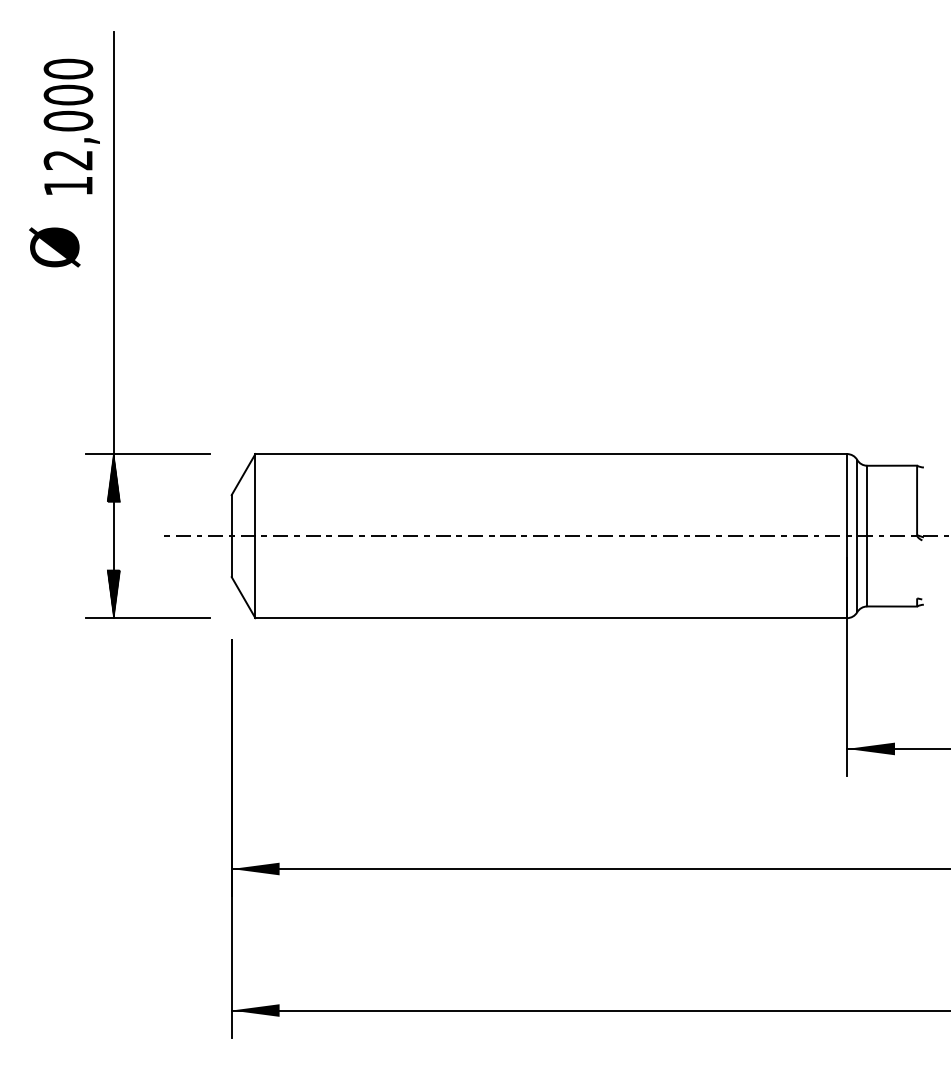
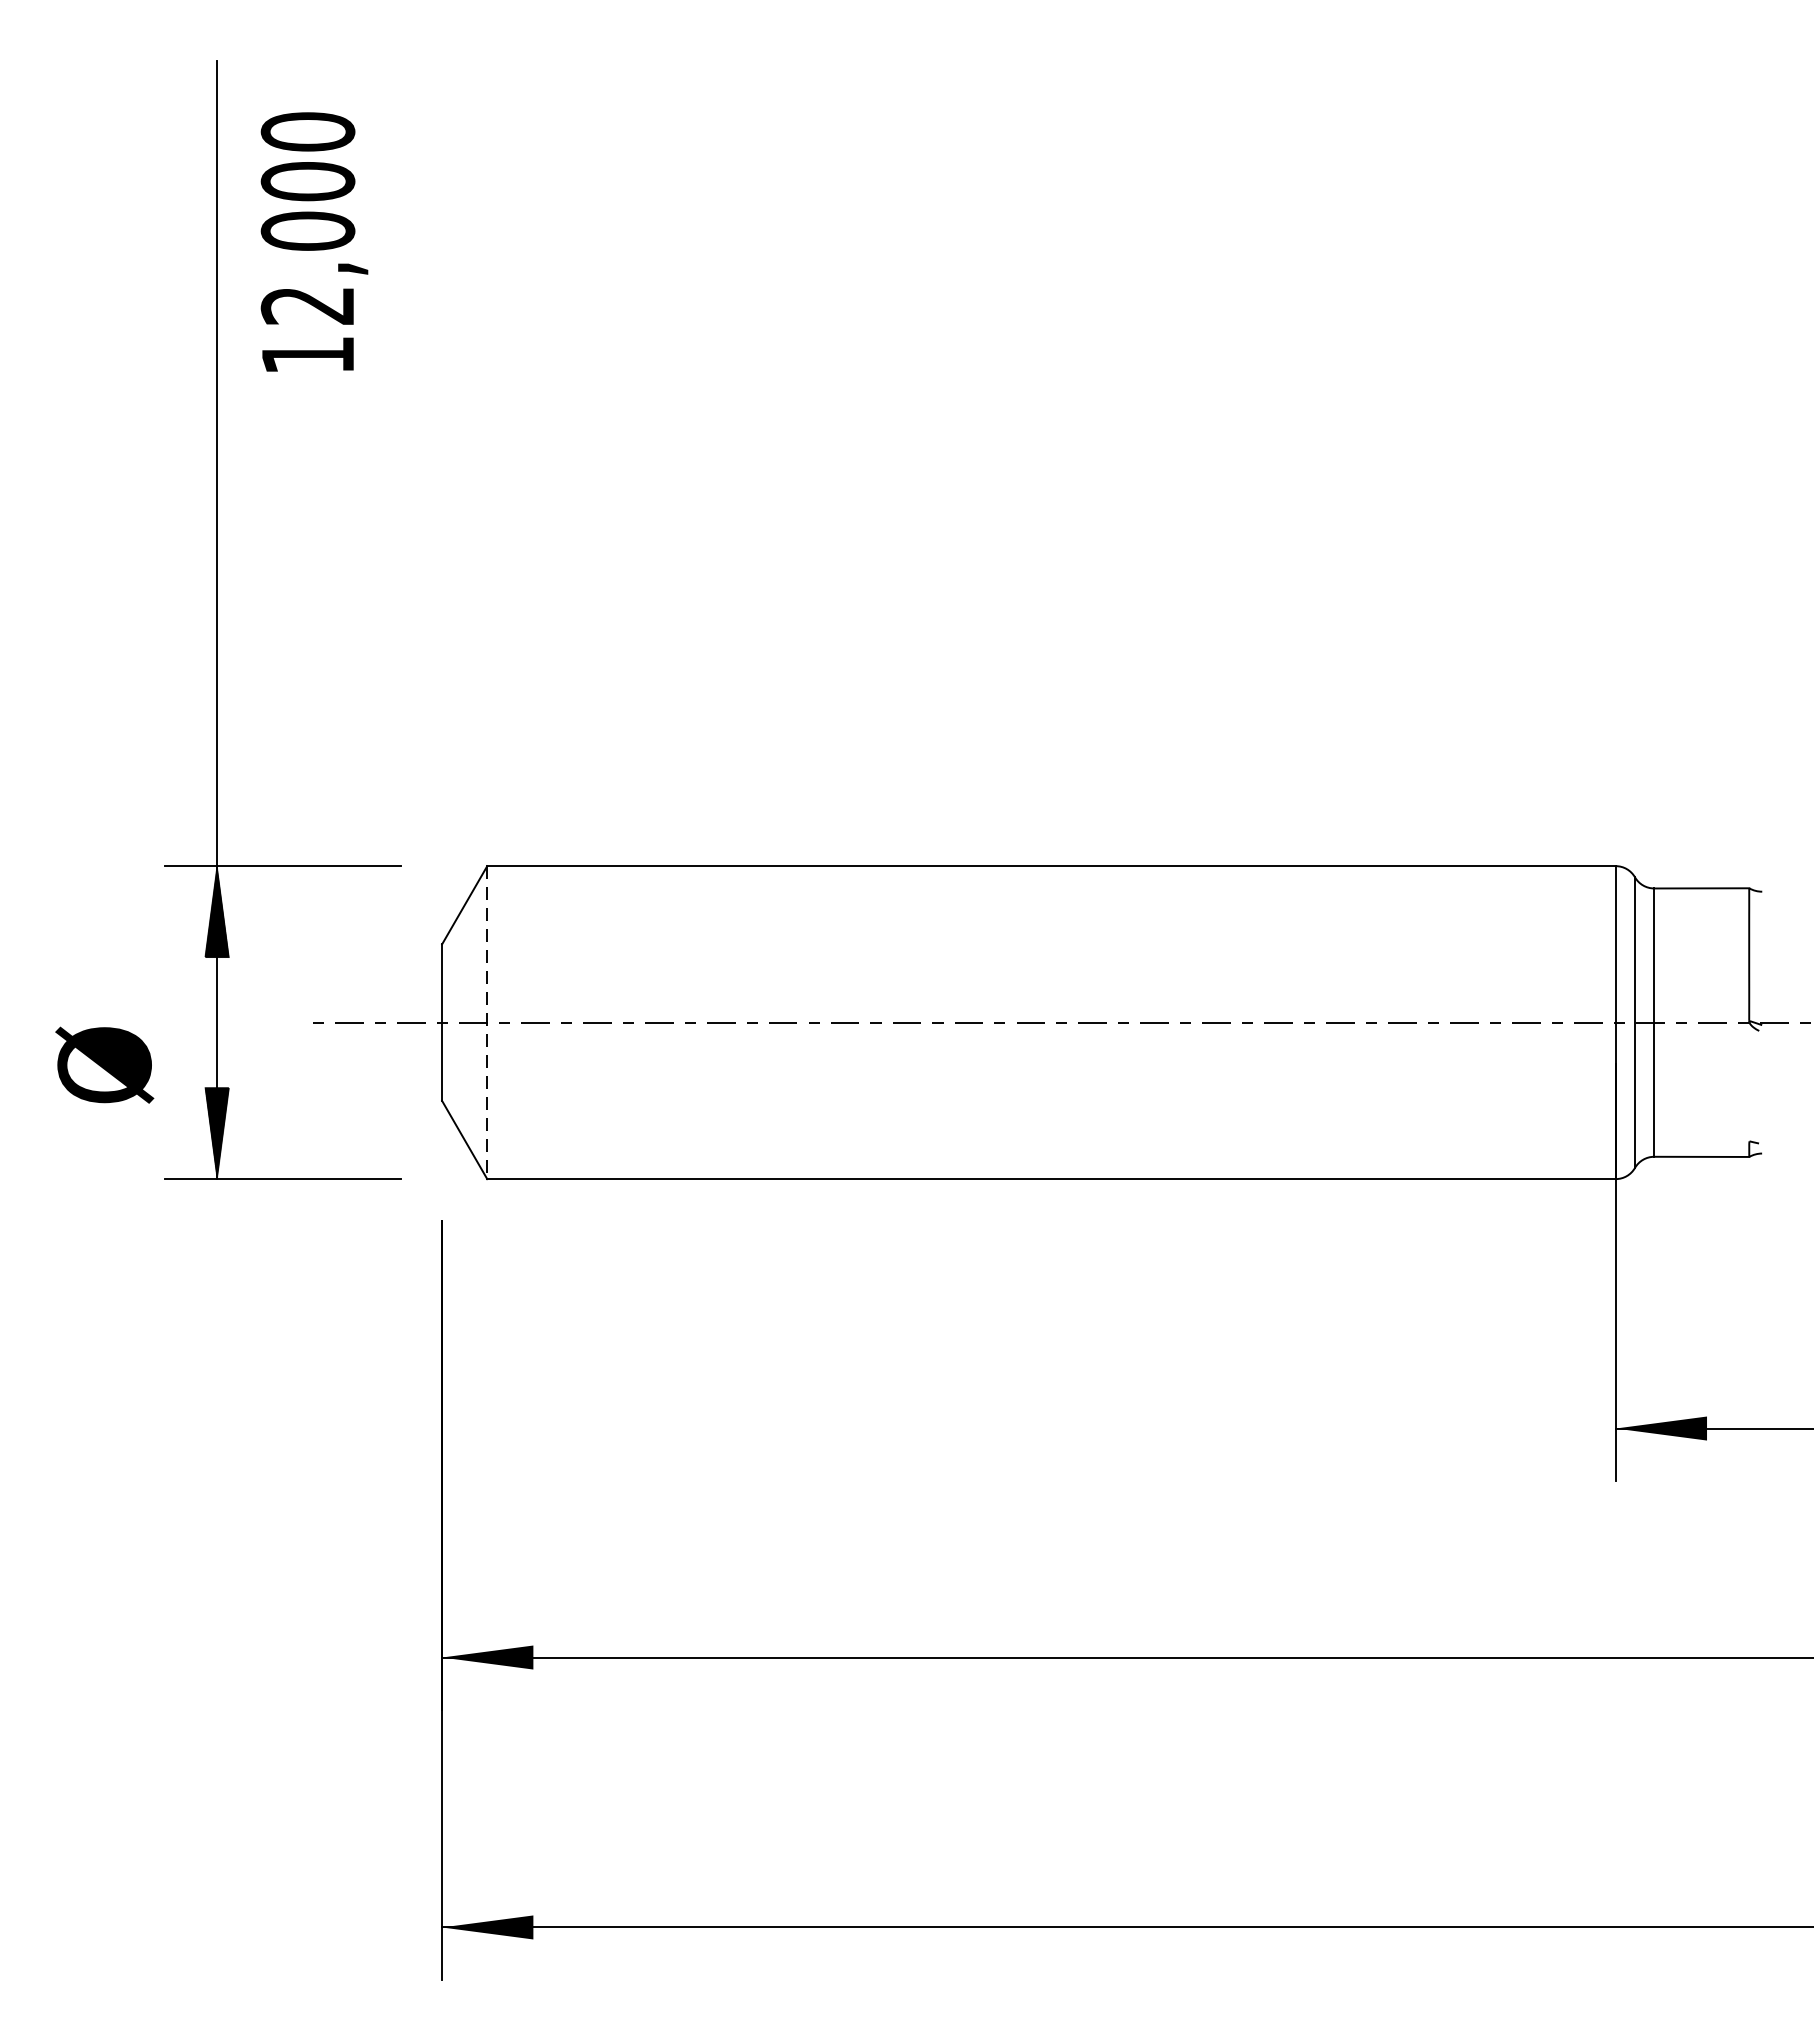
text: (71, 126) -> (313, 241), moved
text: (54, 247) -> (104, 1065), moved
line: (255, 536) -> (487, 1023), solid -> dashed

